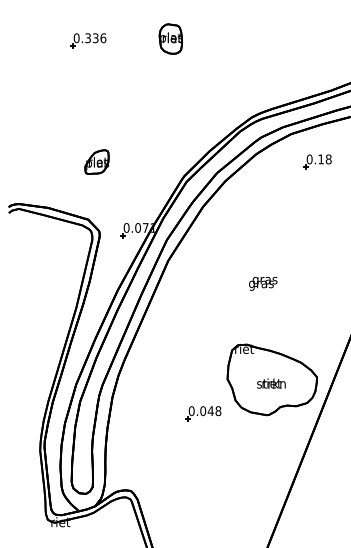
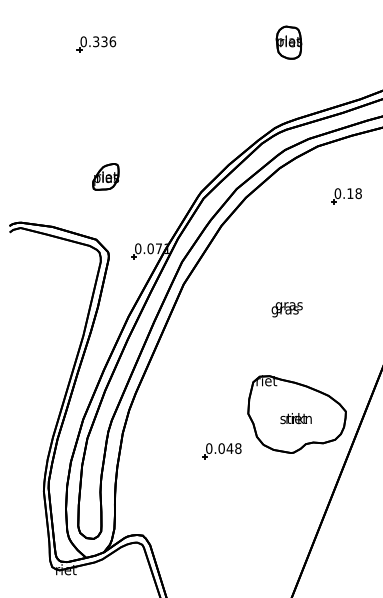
part: (170, 38) -> (288, 42), moved
part: (317, 161) -> (346, 195), moved

